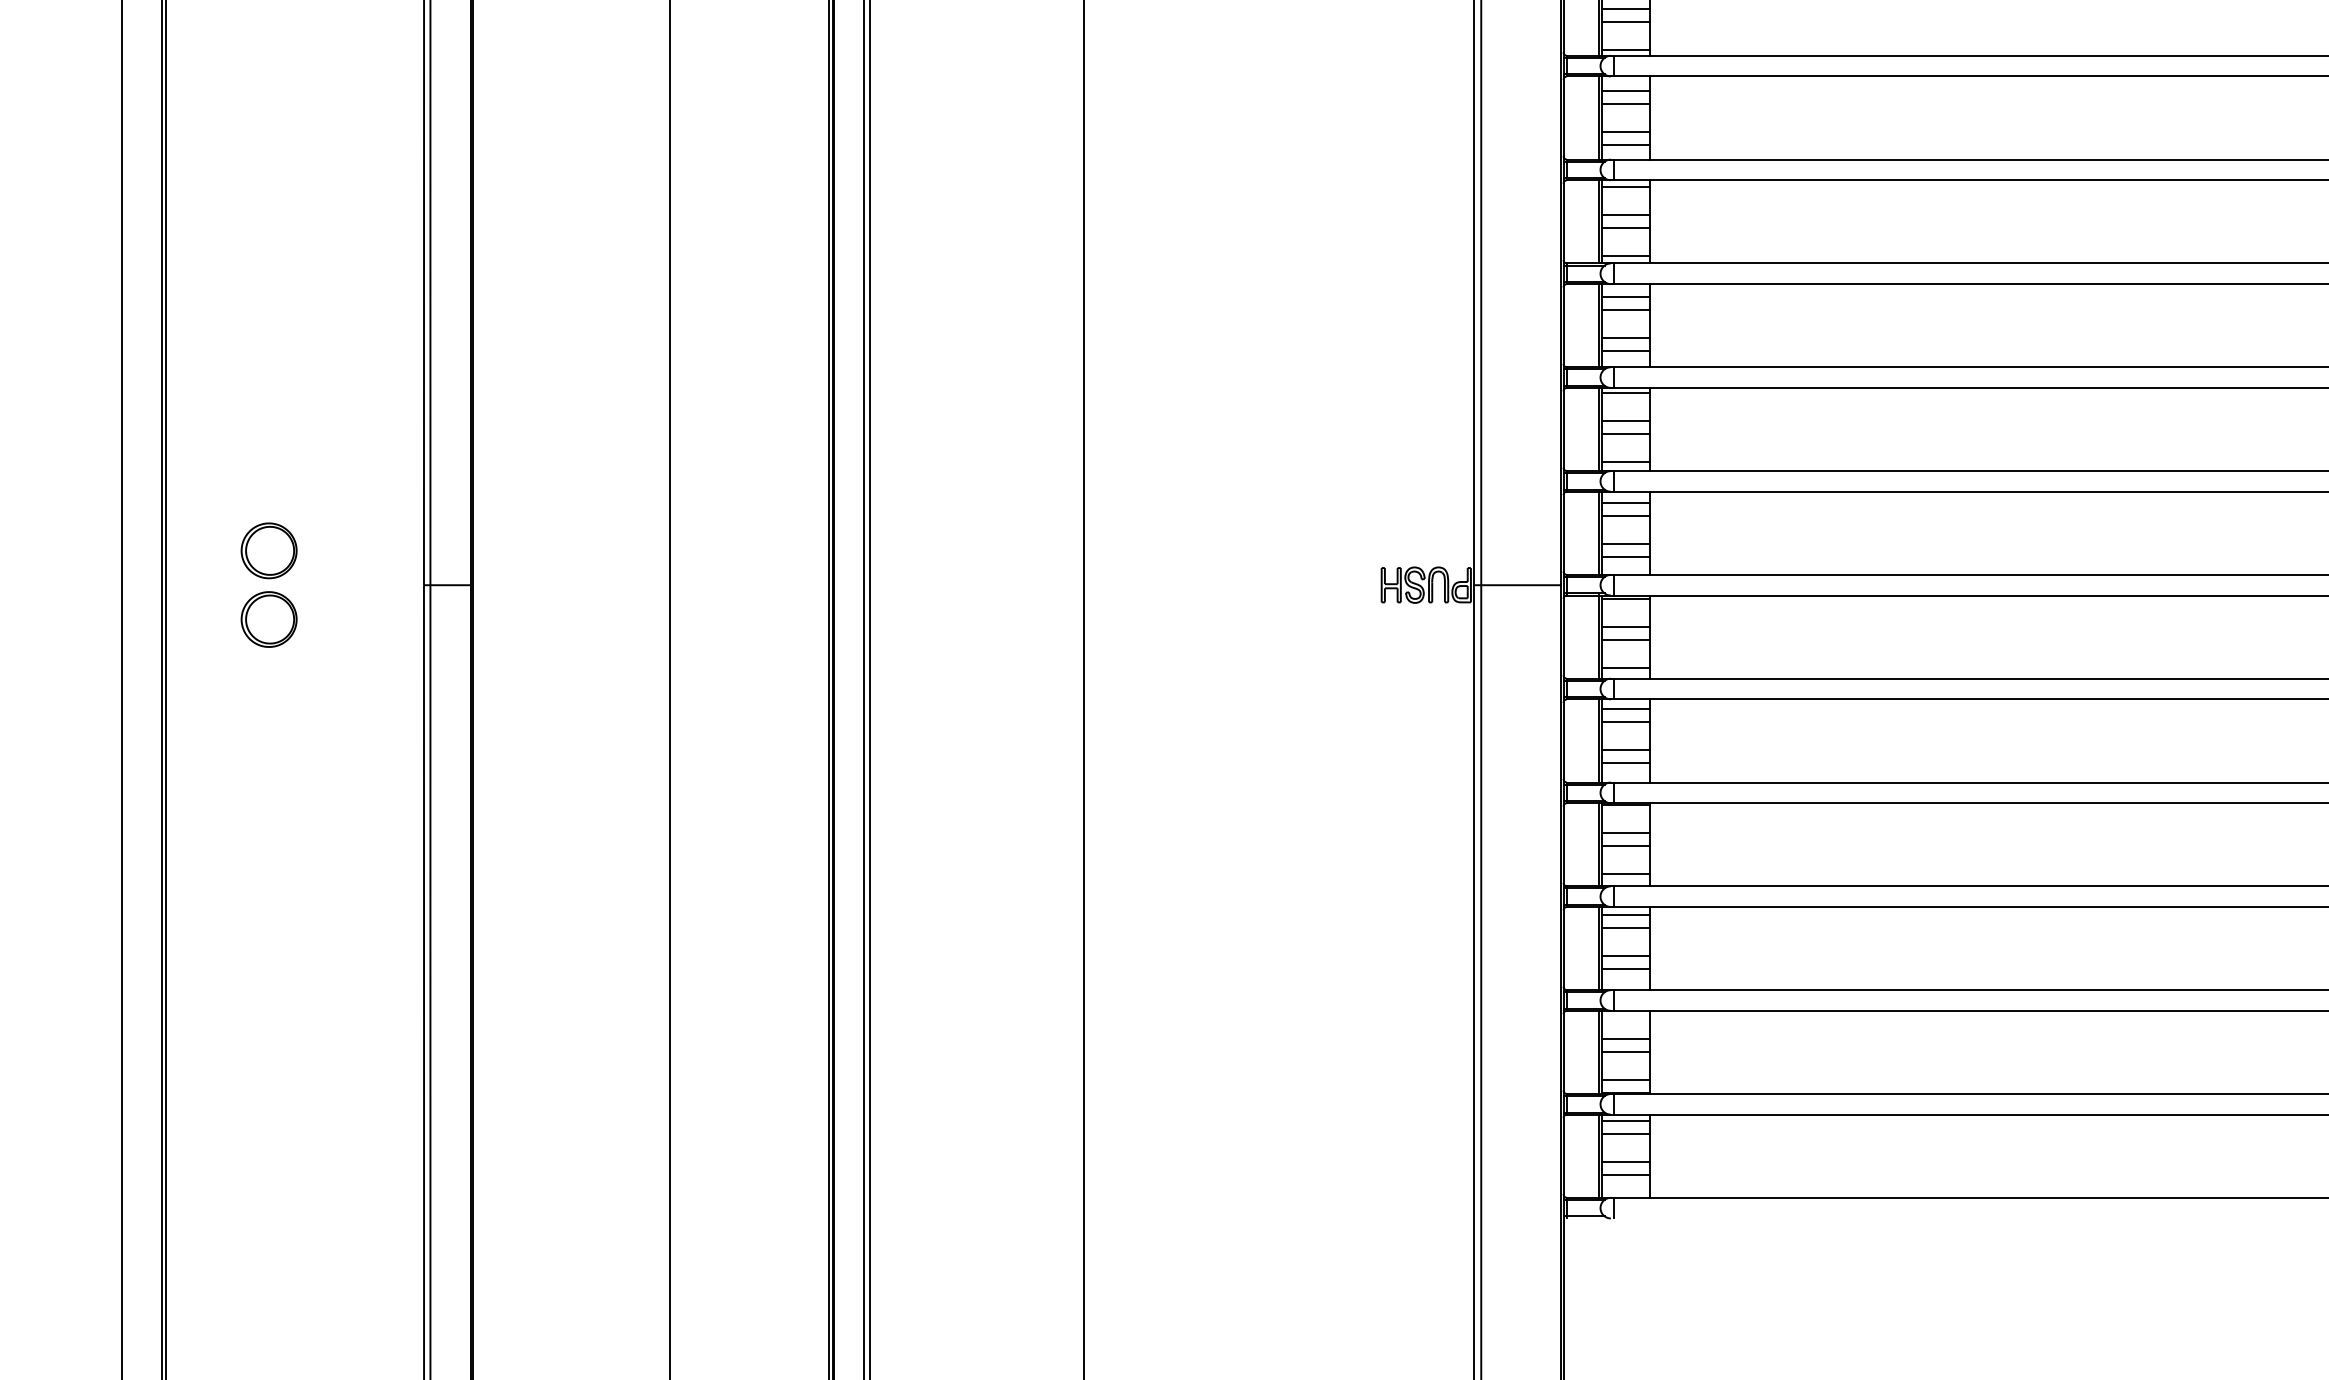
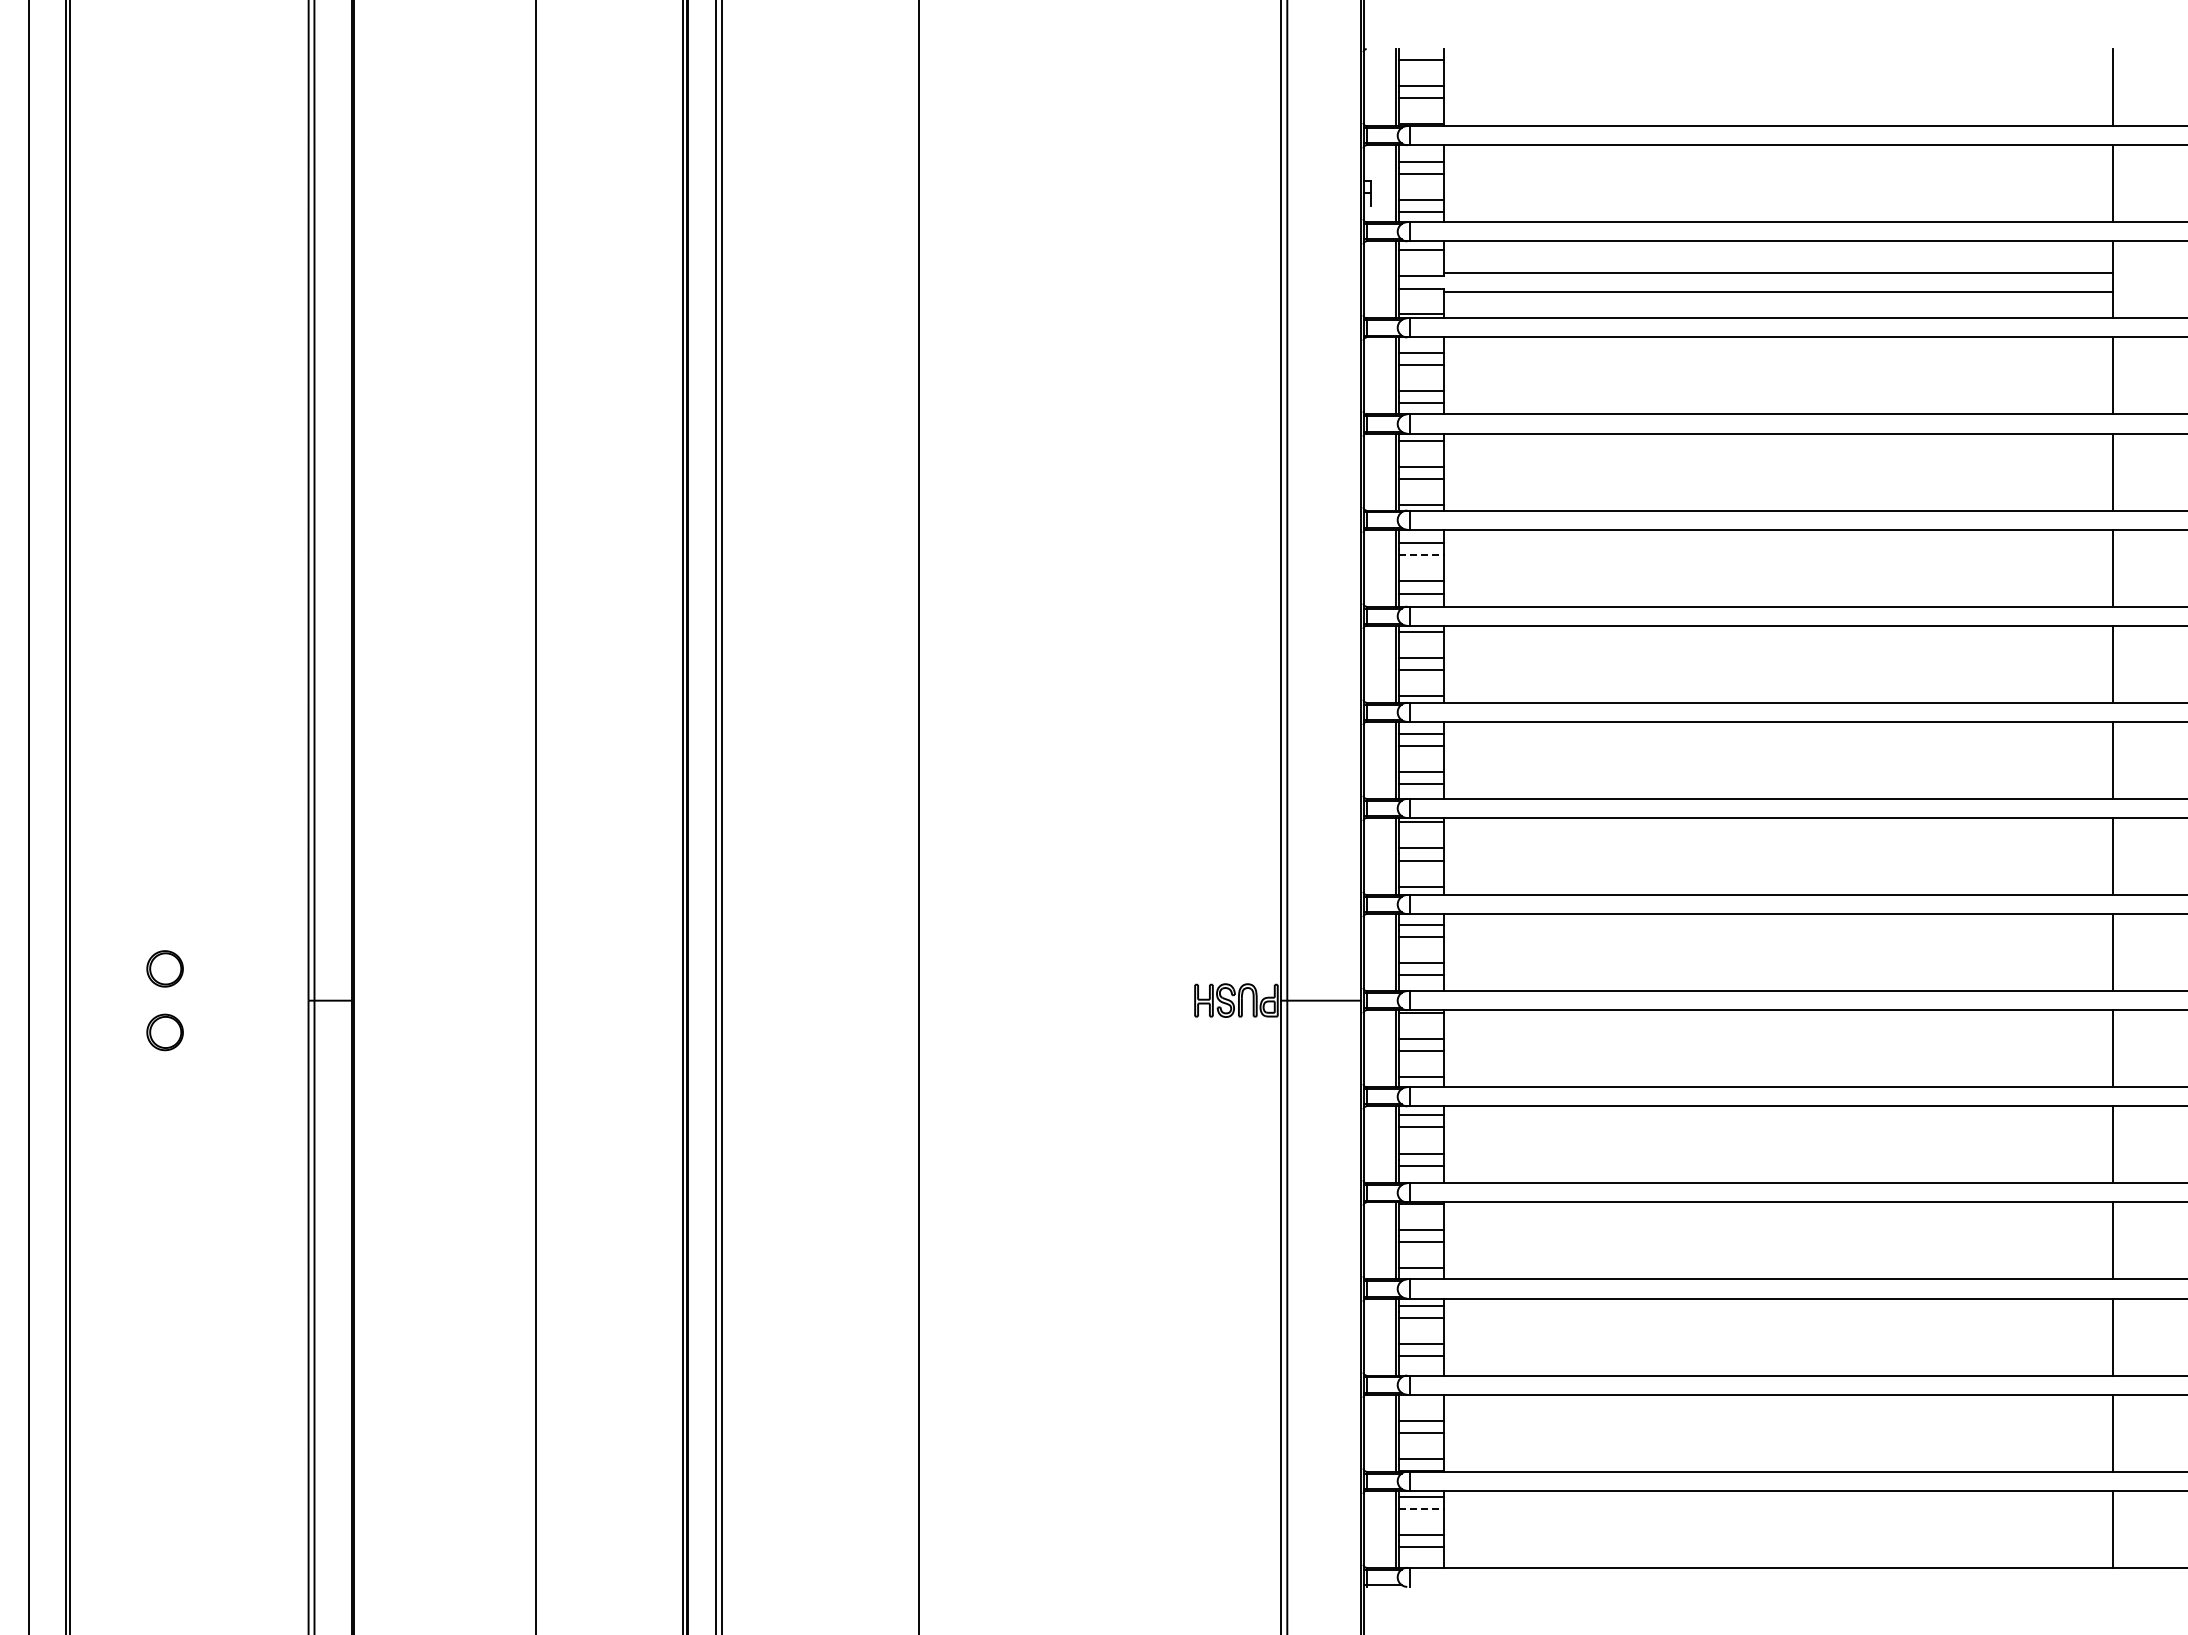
line: (1626, 104) -> (1421, 555), solid -> dashed
part: (268, 550) -> (164, 968), size x0.7
part: (268, 619) -> (164, 1032), size x0.7
line: (1626, 1133) -> (1421, 1508), solid -> dashed

